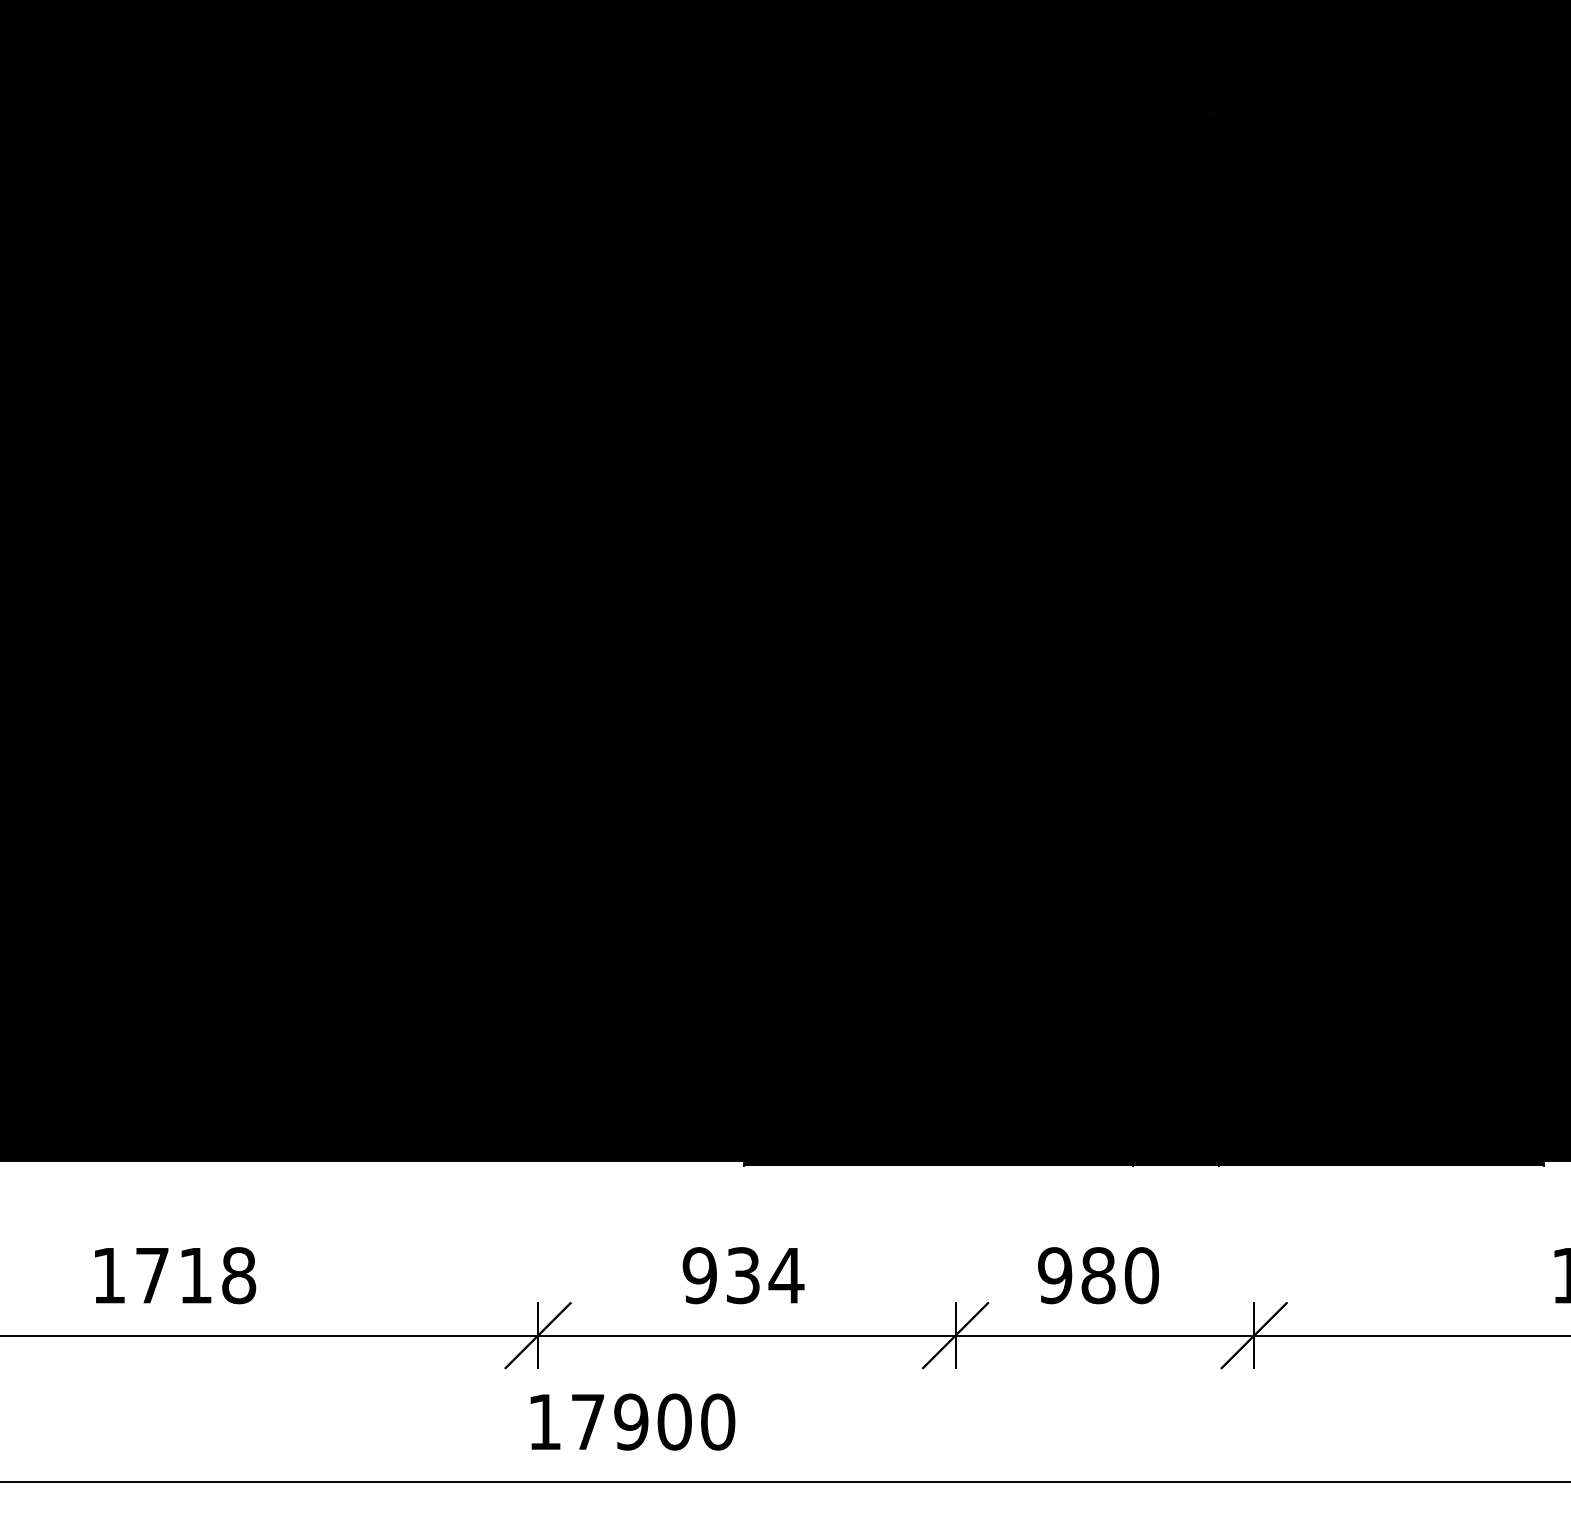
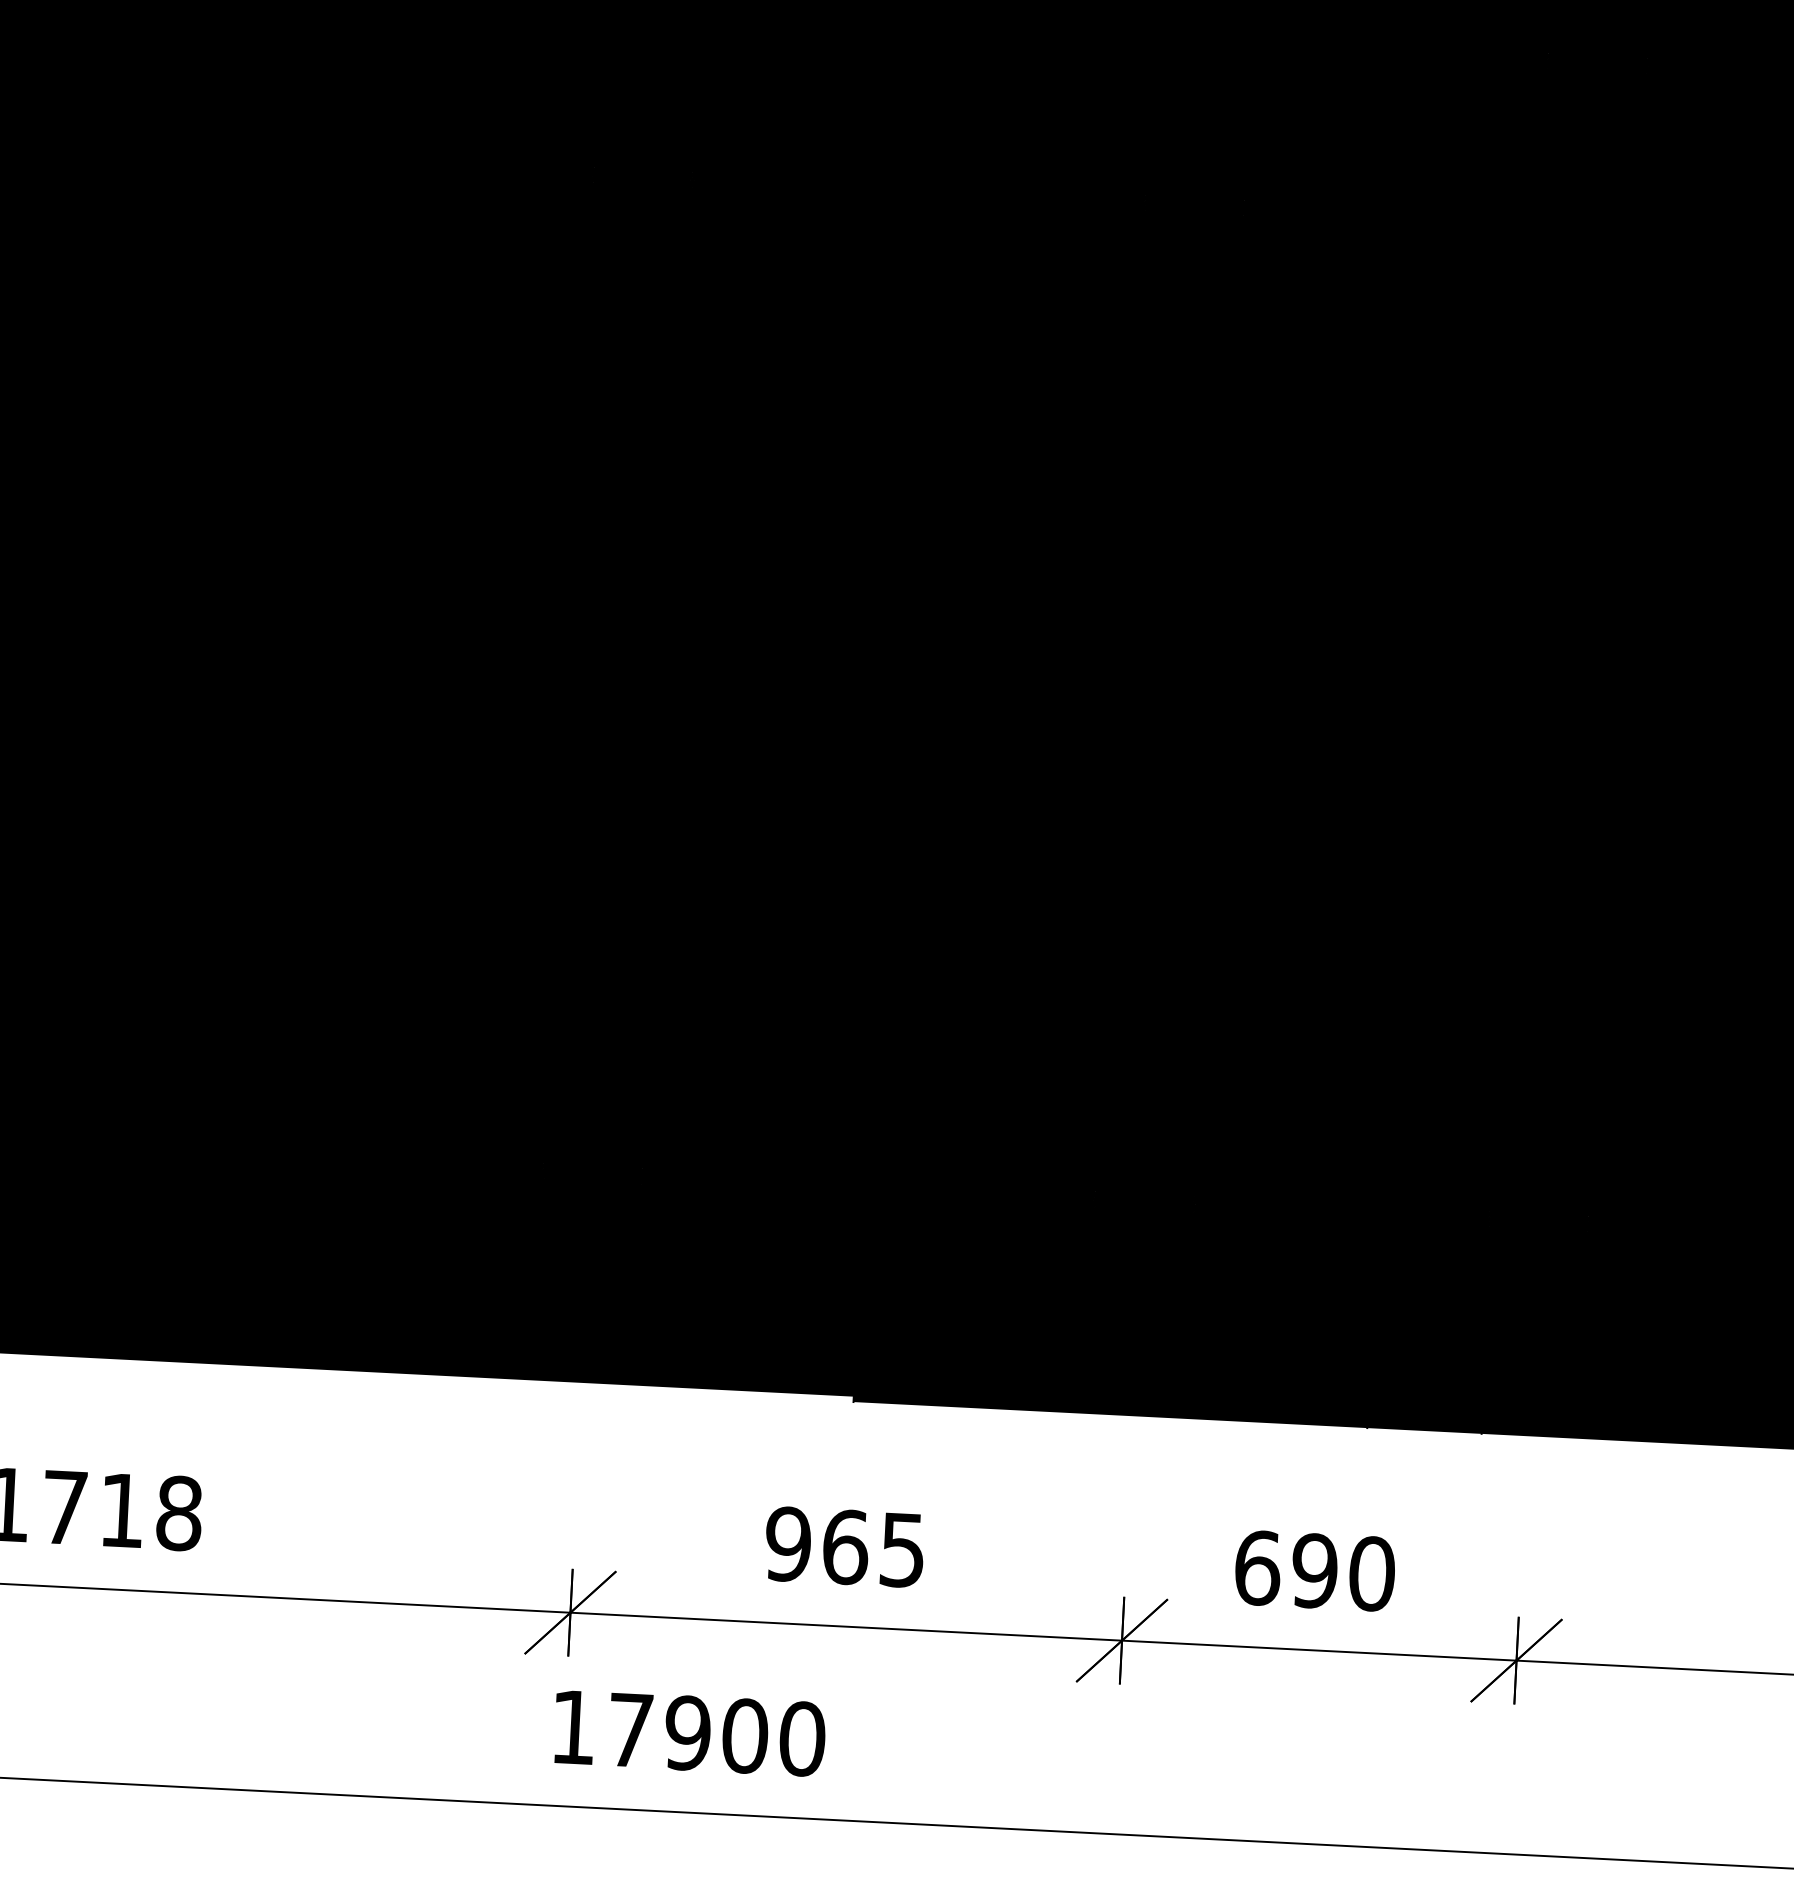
text: (765, 1275) -> (874, 1548), 934 -> 965
text: (1076, 1275) -> (1285, 1569), 980 -> 690

